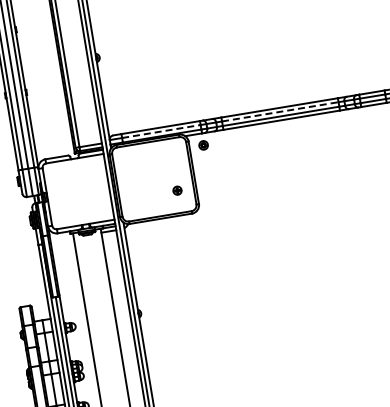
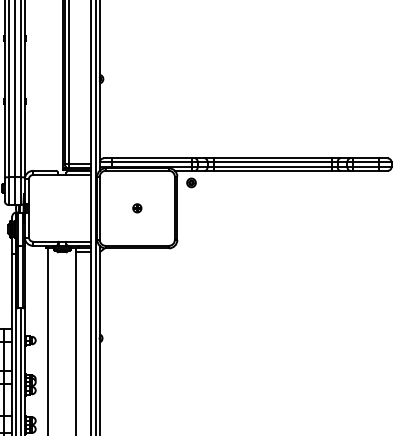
line: (281, 111) -> (273, 162), dashed -> solid
line: (161, 131) -> (152, 162), dashed -> solid
part: (177, 190) -> (137, 208), moved

